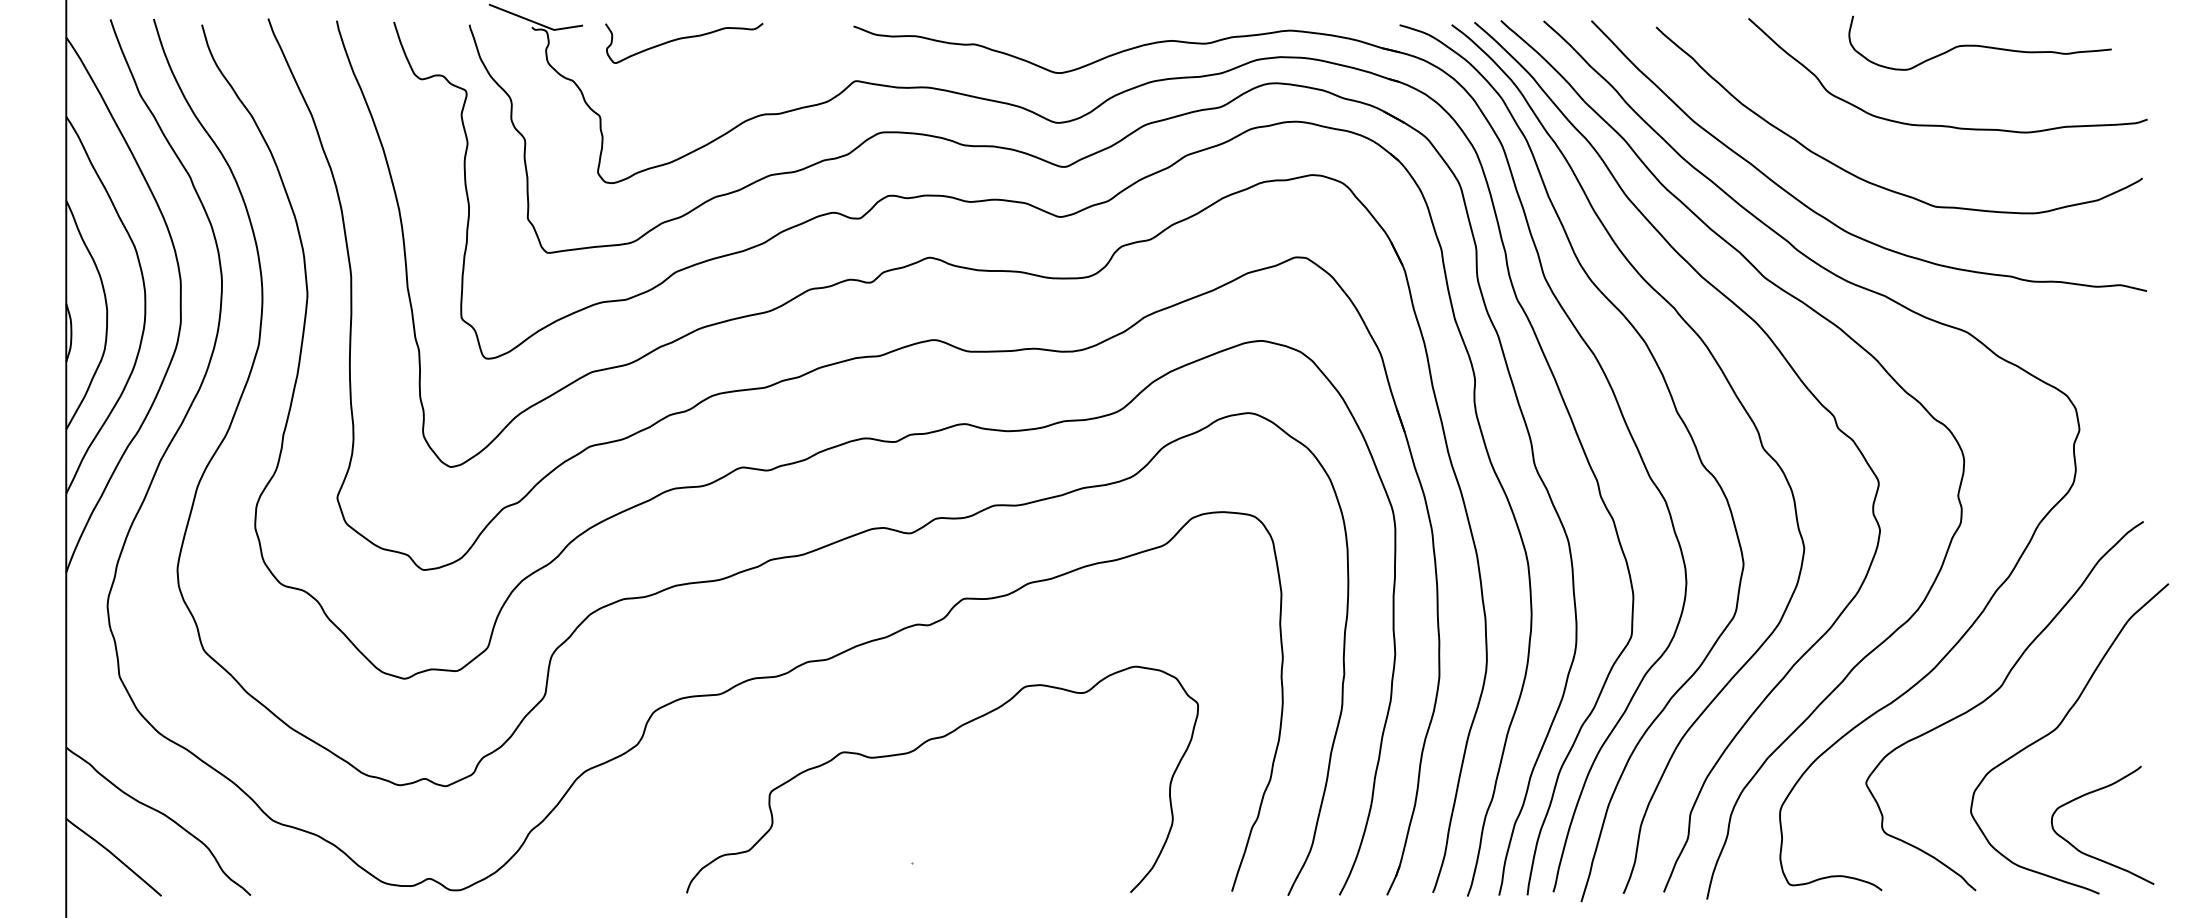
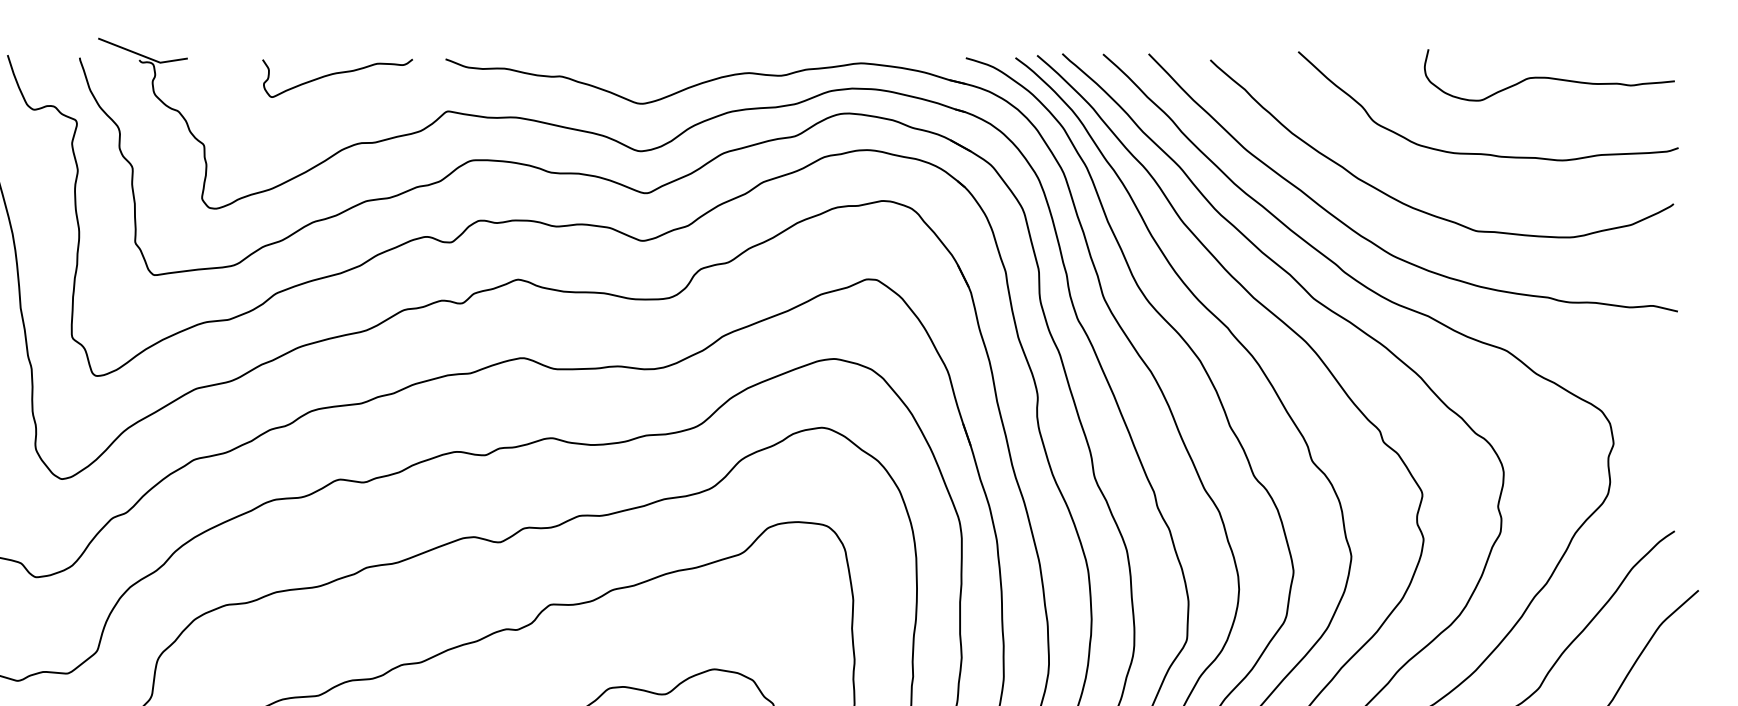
curve: (682, 39) -> (335, 74), moved
curve: (1979, 45) -> (1548, 77), moved

